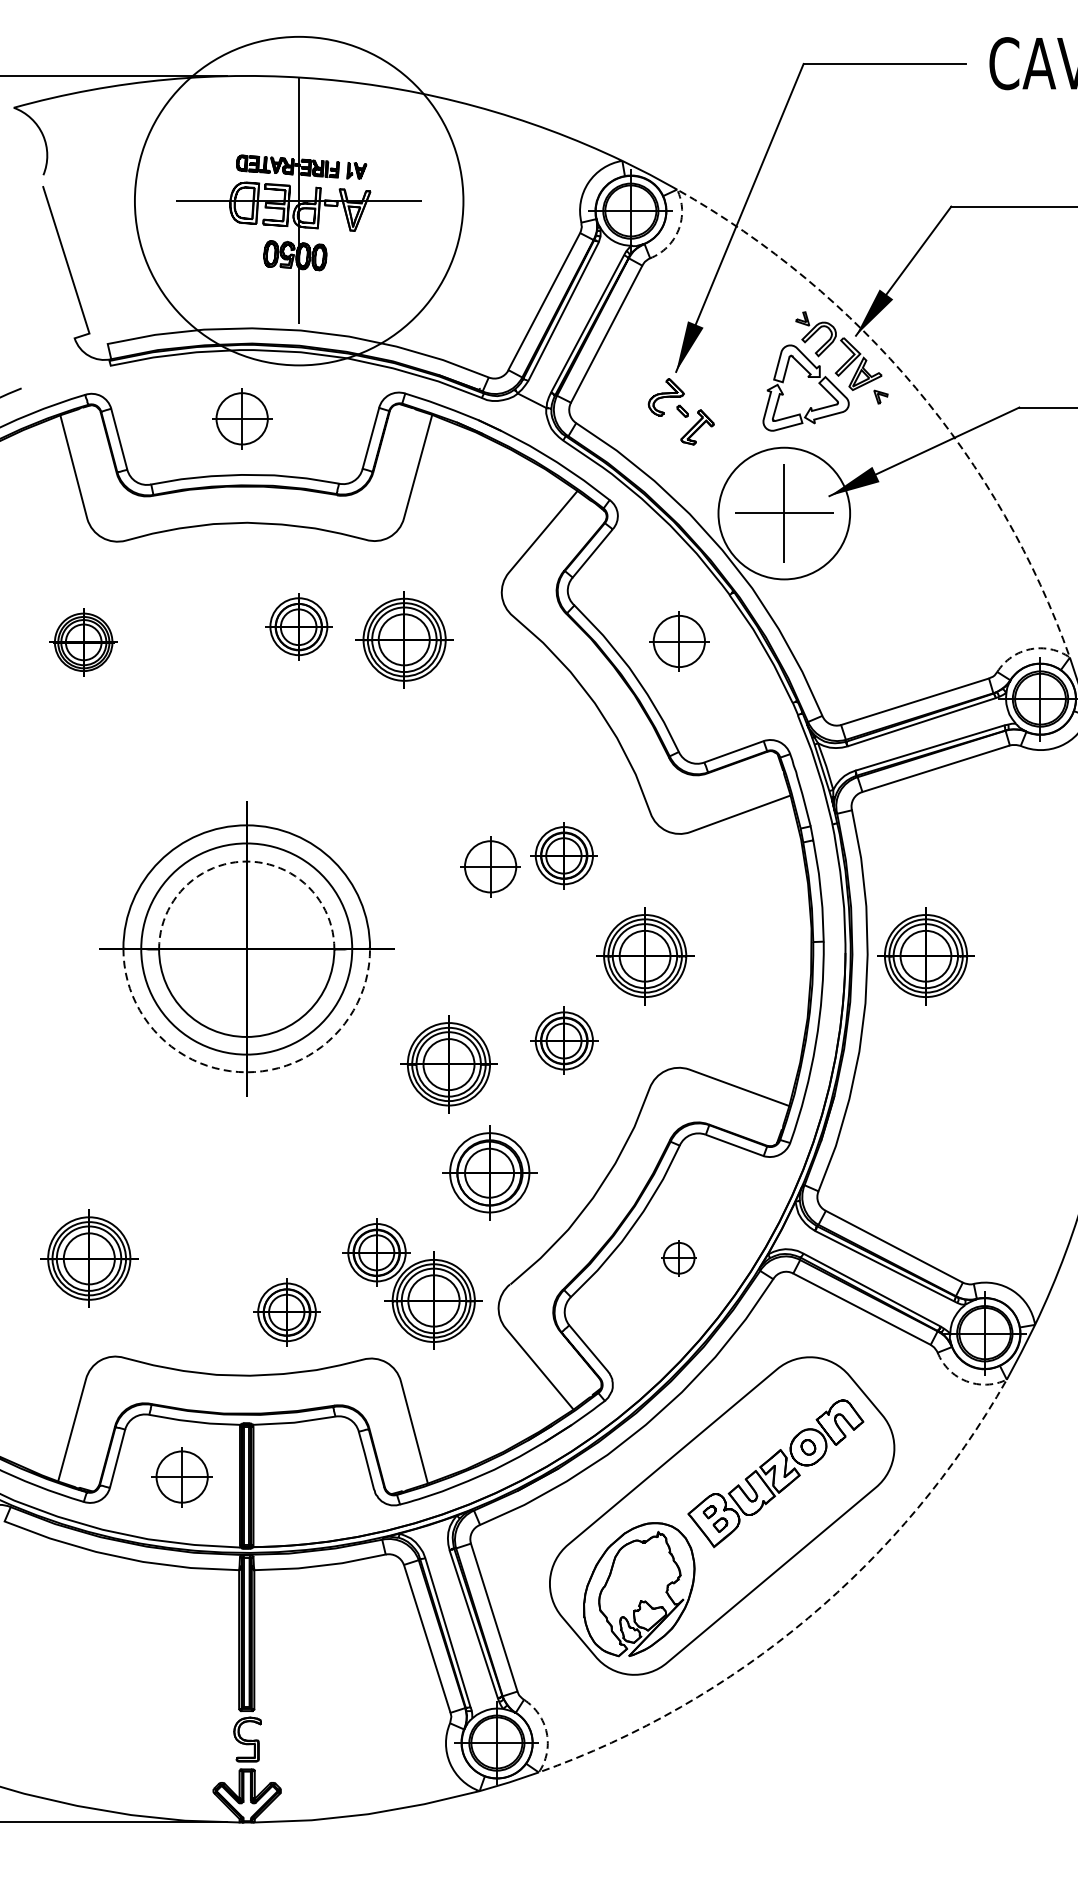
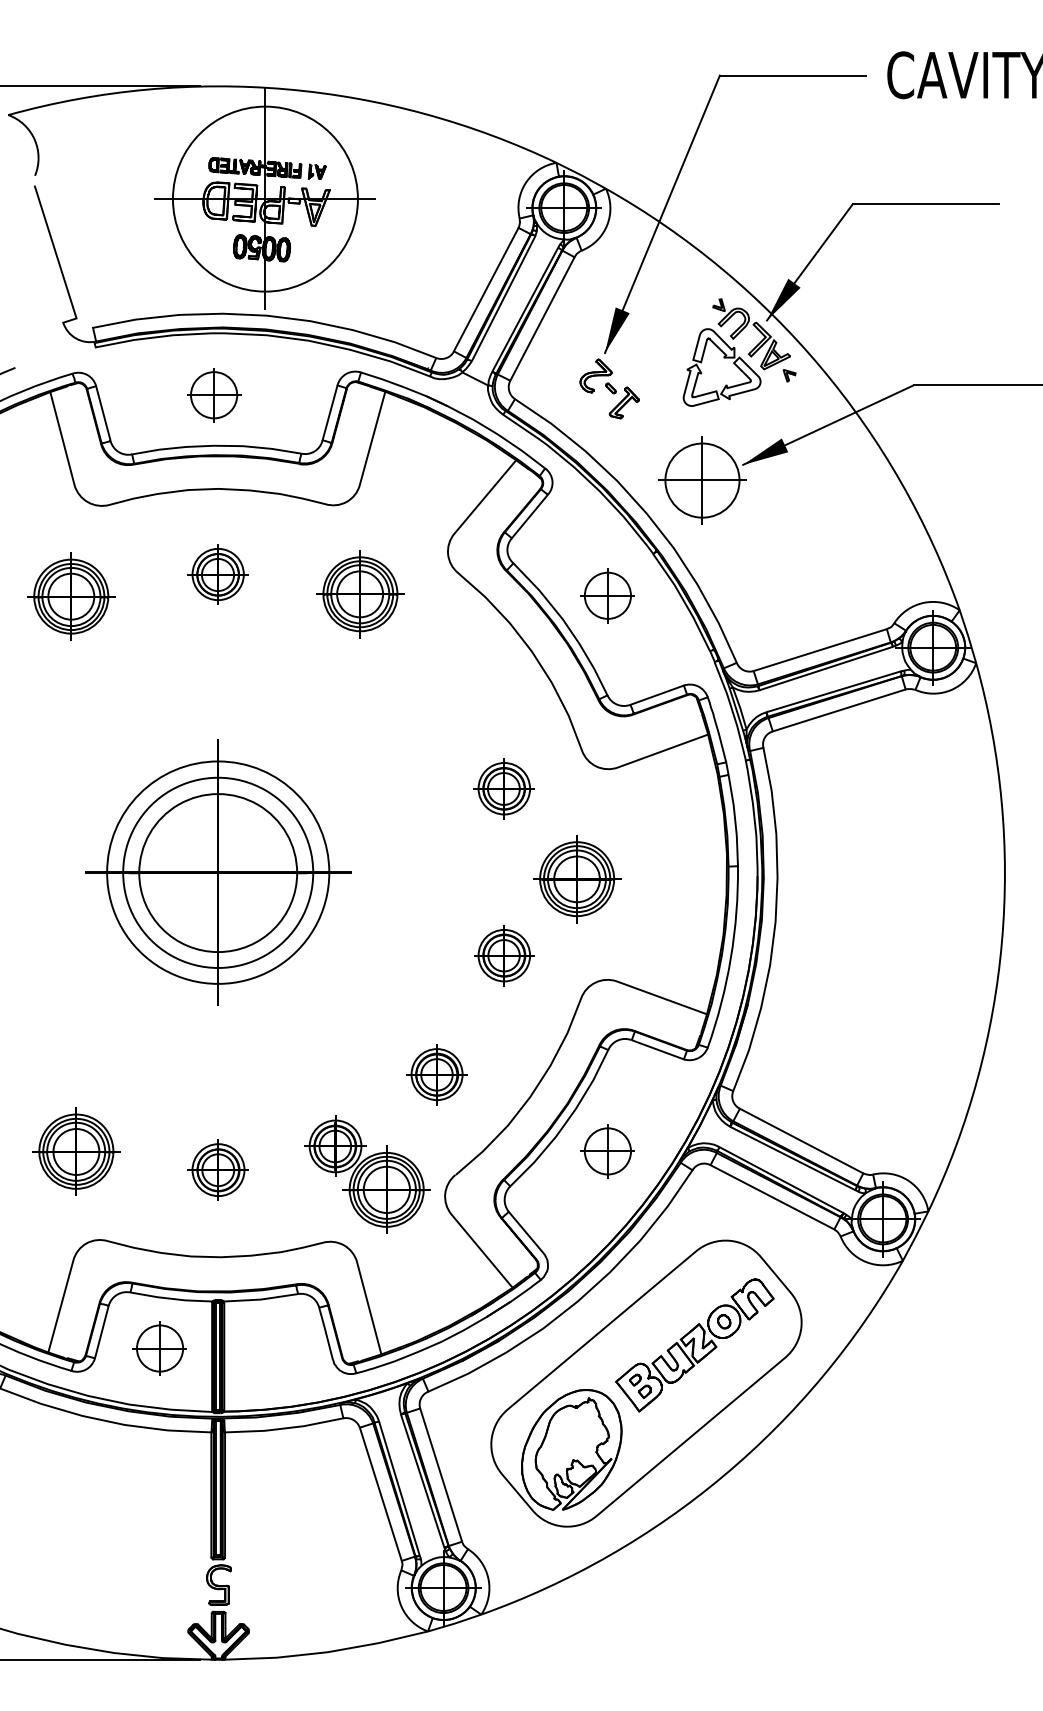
circle: (298, 200) -> (264, 198), size x0.62
line: (915, 388) -> (820, 367), dashed -> solid
circle: (784, 513) -> (702, 480), size x0.62
part: (298, 626) -> (217, 574), moved
part: (83, 642) -> (71, 596), size x1.43
arc: (247, 862) -> (218, 794), dashed -> solid
part: (490, 866) -> (437, 798), removed
part: (926, 956) -> (830, 879), removed
part: (449, 1064) -> (400, 976), removed
arc: (247, 1071) -> (218, 983), dashed -> solid
part: (489, 1172) -> (436, 1074), size x0.71
part: (678, 1258) -> (607, 1151), size x1.67
part: (285, 1311) -> (217, 1169), moved
line: (807, 1618) -> (723, 1475), dashed -> solid

